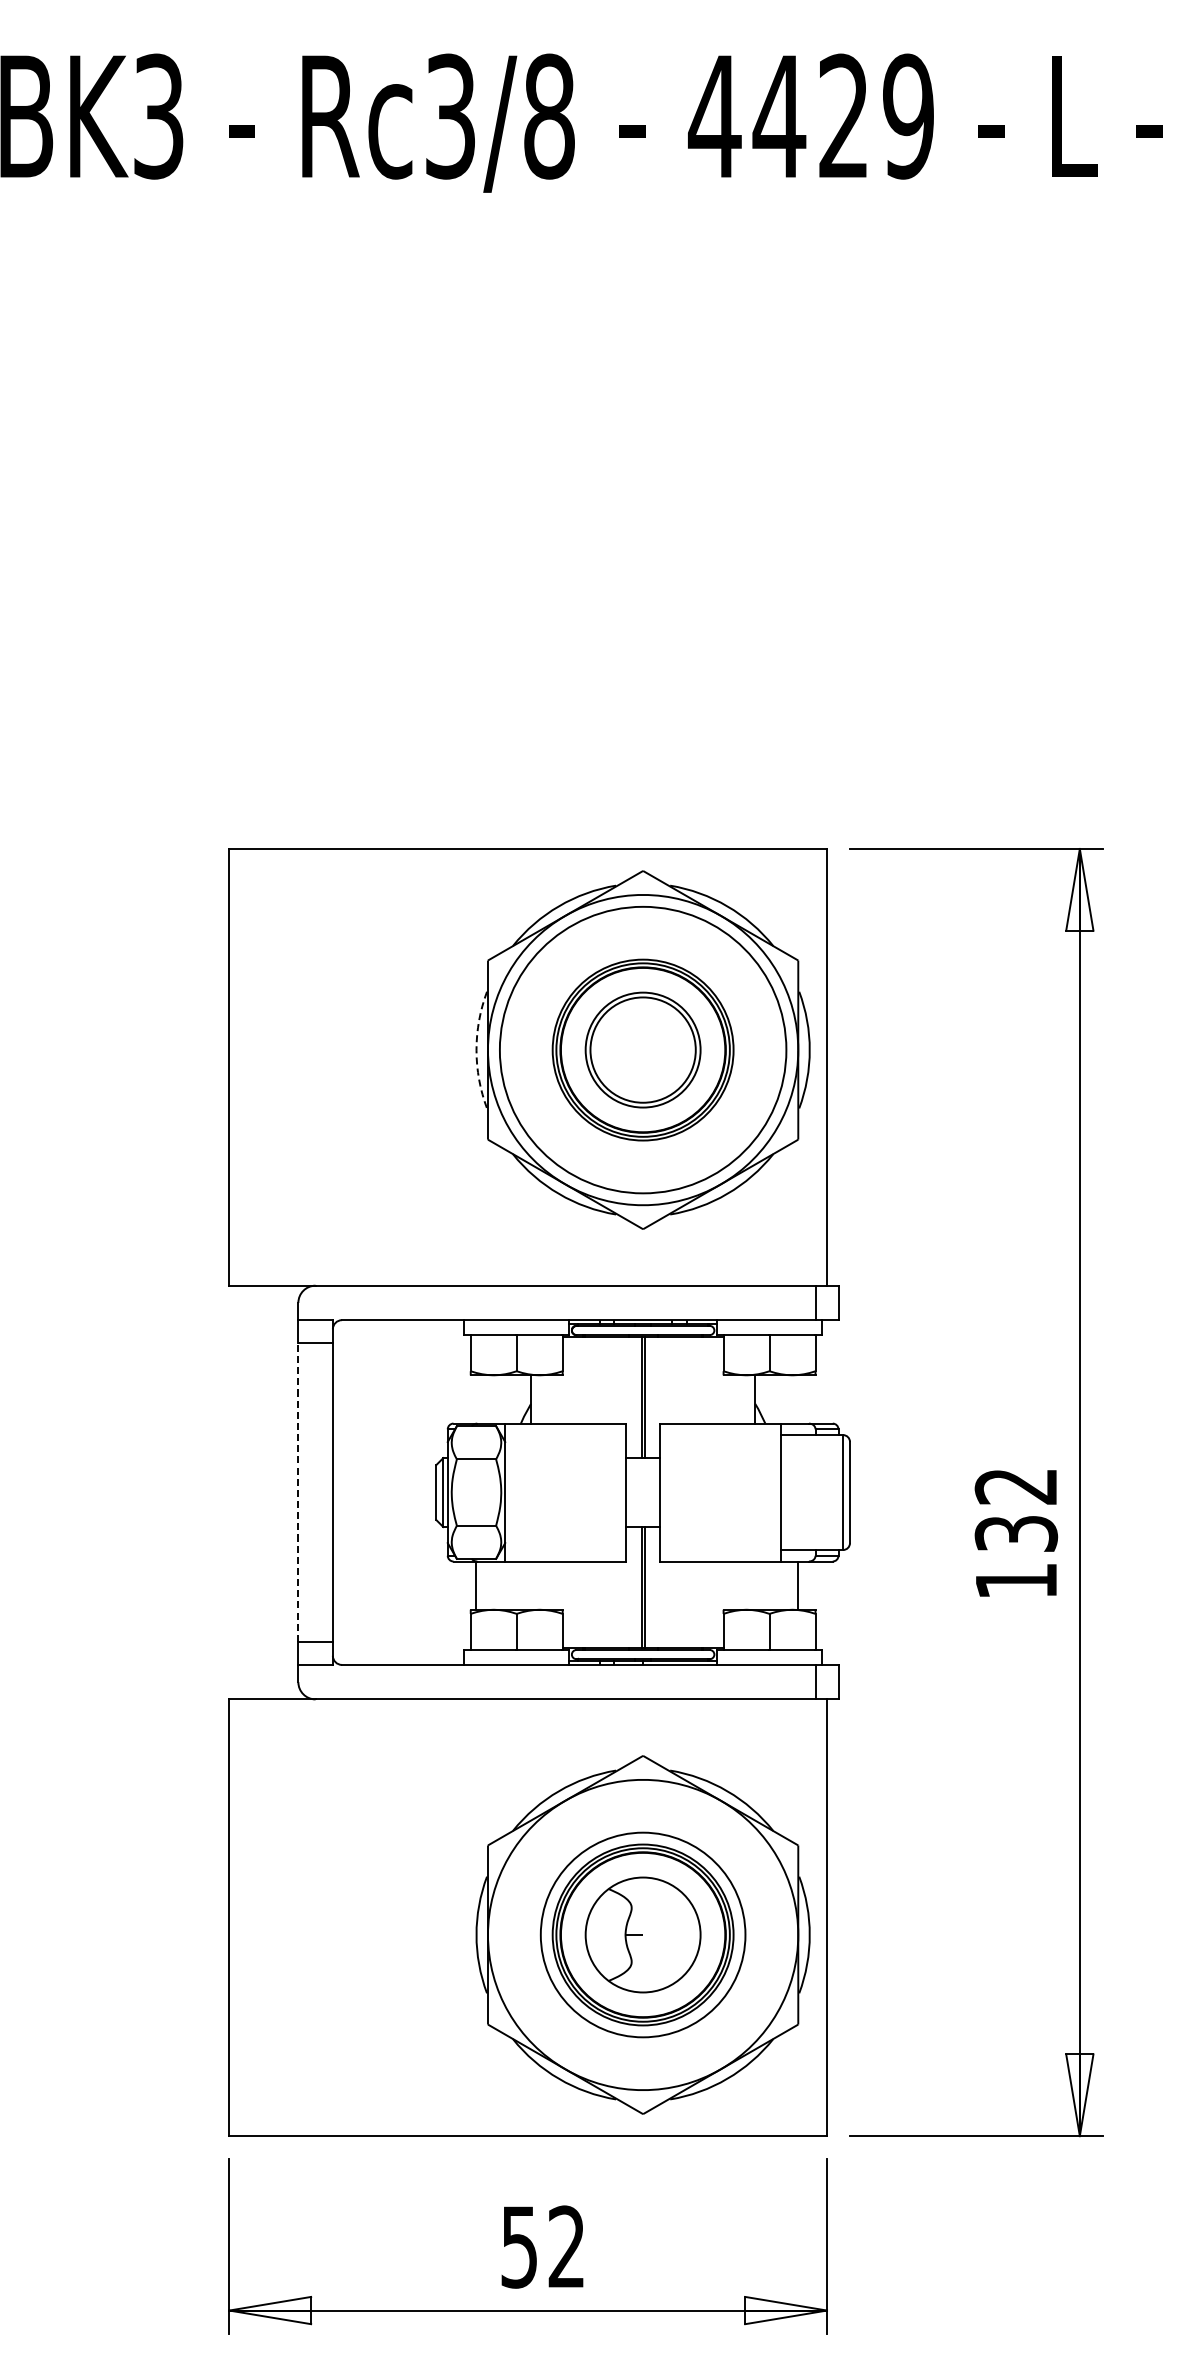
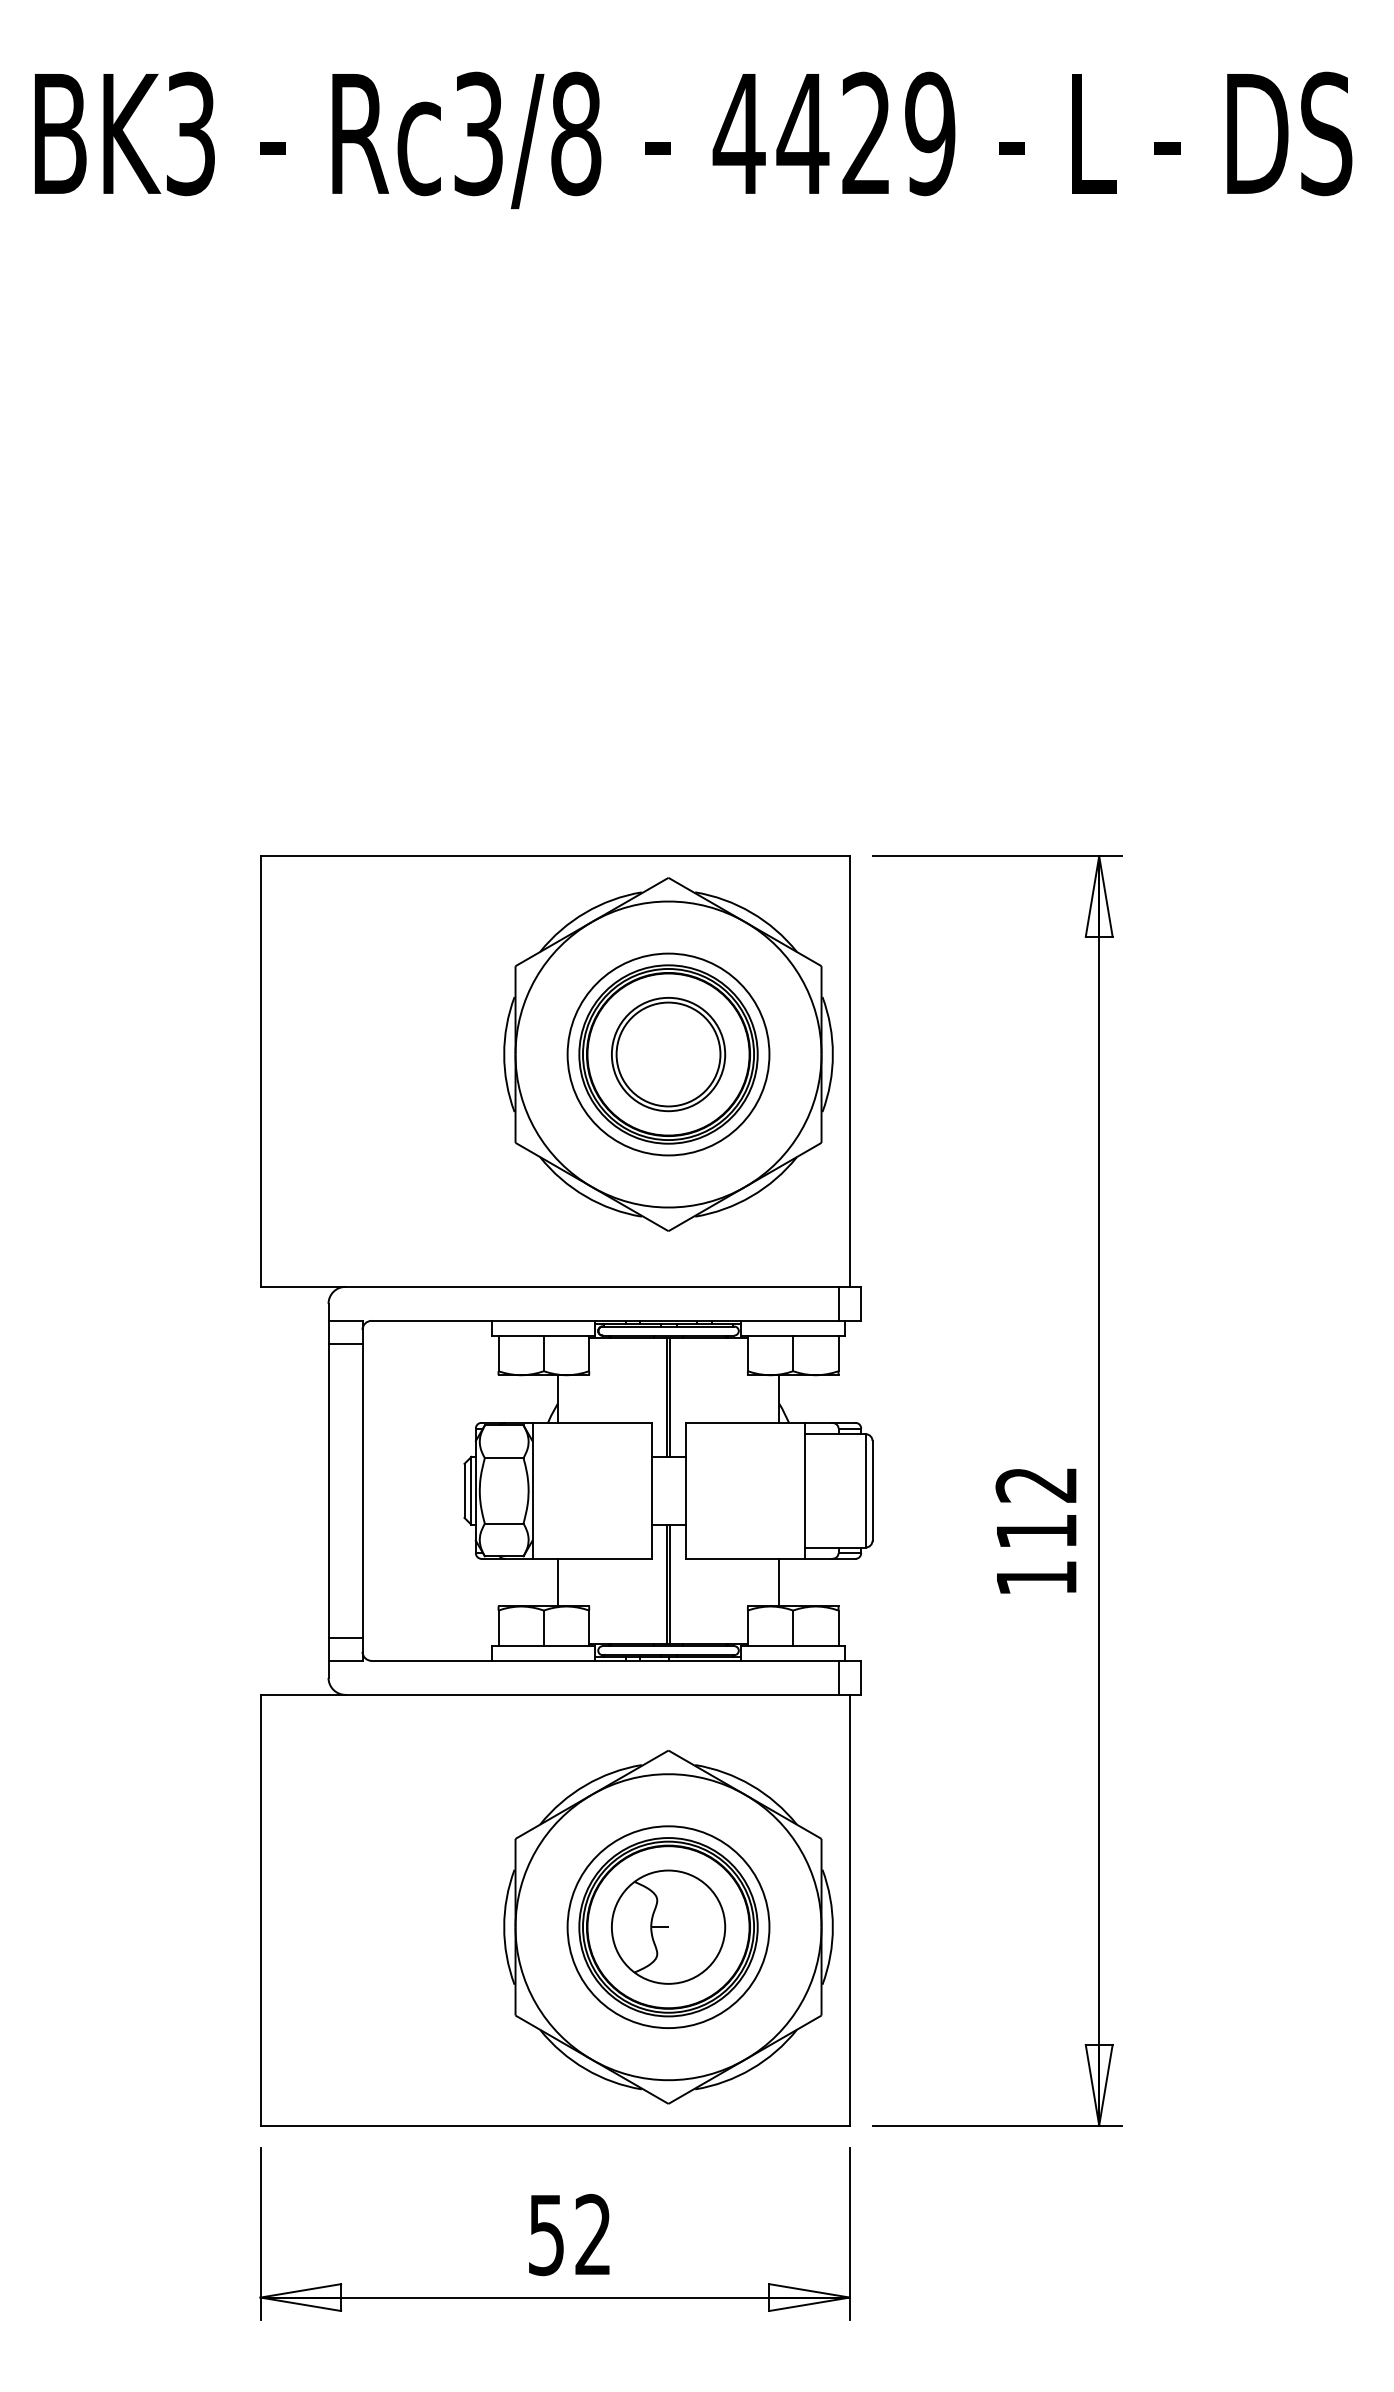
arc: (476, 1050) -> (504, 1054), dashed -> solid
circle: (643, 1050) -> (668, 1054), size x0.71
line: (298, 1492) -> (328, 1490), dashed -> solid
text: (1016, 1533) -> (1036, 1531), 132 -> 112
line: (475, 1585) -> (557, 1582), moved
line: (798, 1585) -> (779, 1582), moved

